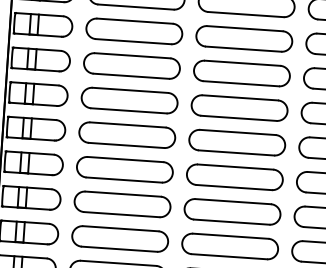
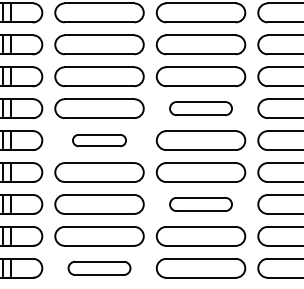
part: (241, 73) -> (200, 108), size x0.7
part: (129, 100) -> (99, 140), size x0.6
part: (234, 177) -> (200, 204), size x0.7
part: (120, 239) -> (99, 268), size x0.7

